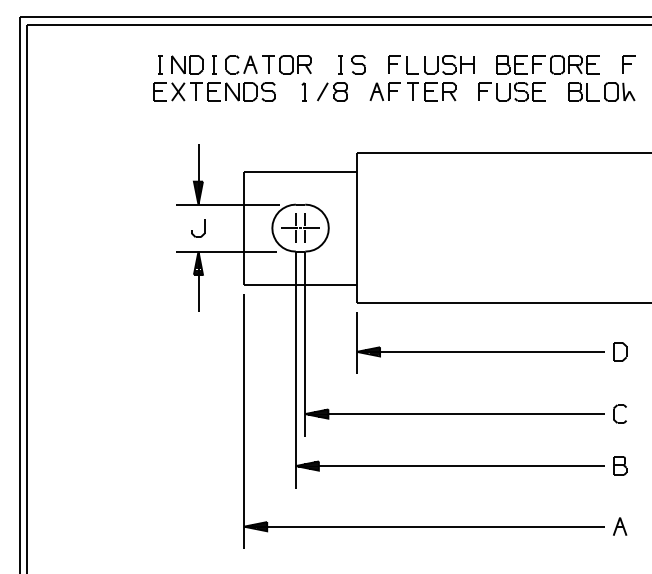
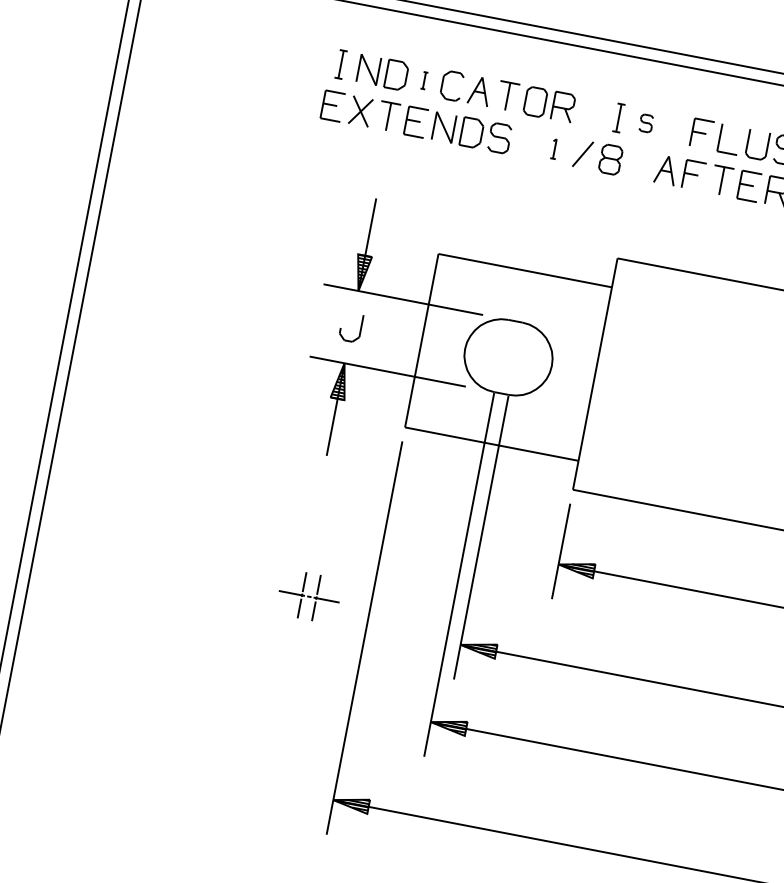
part: (214, 64) -> (424, 80), size x0.6
part: (358, 64) -> (646, 122), size x0.6
part: (303, 91) -> (553, 148), size x0.7
part: (300, 227) -> (309, 595), moved

